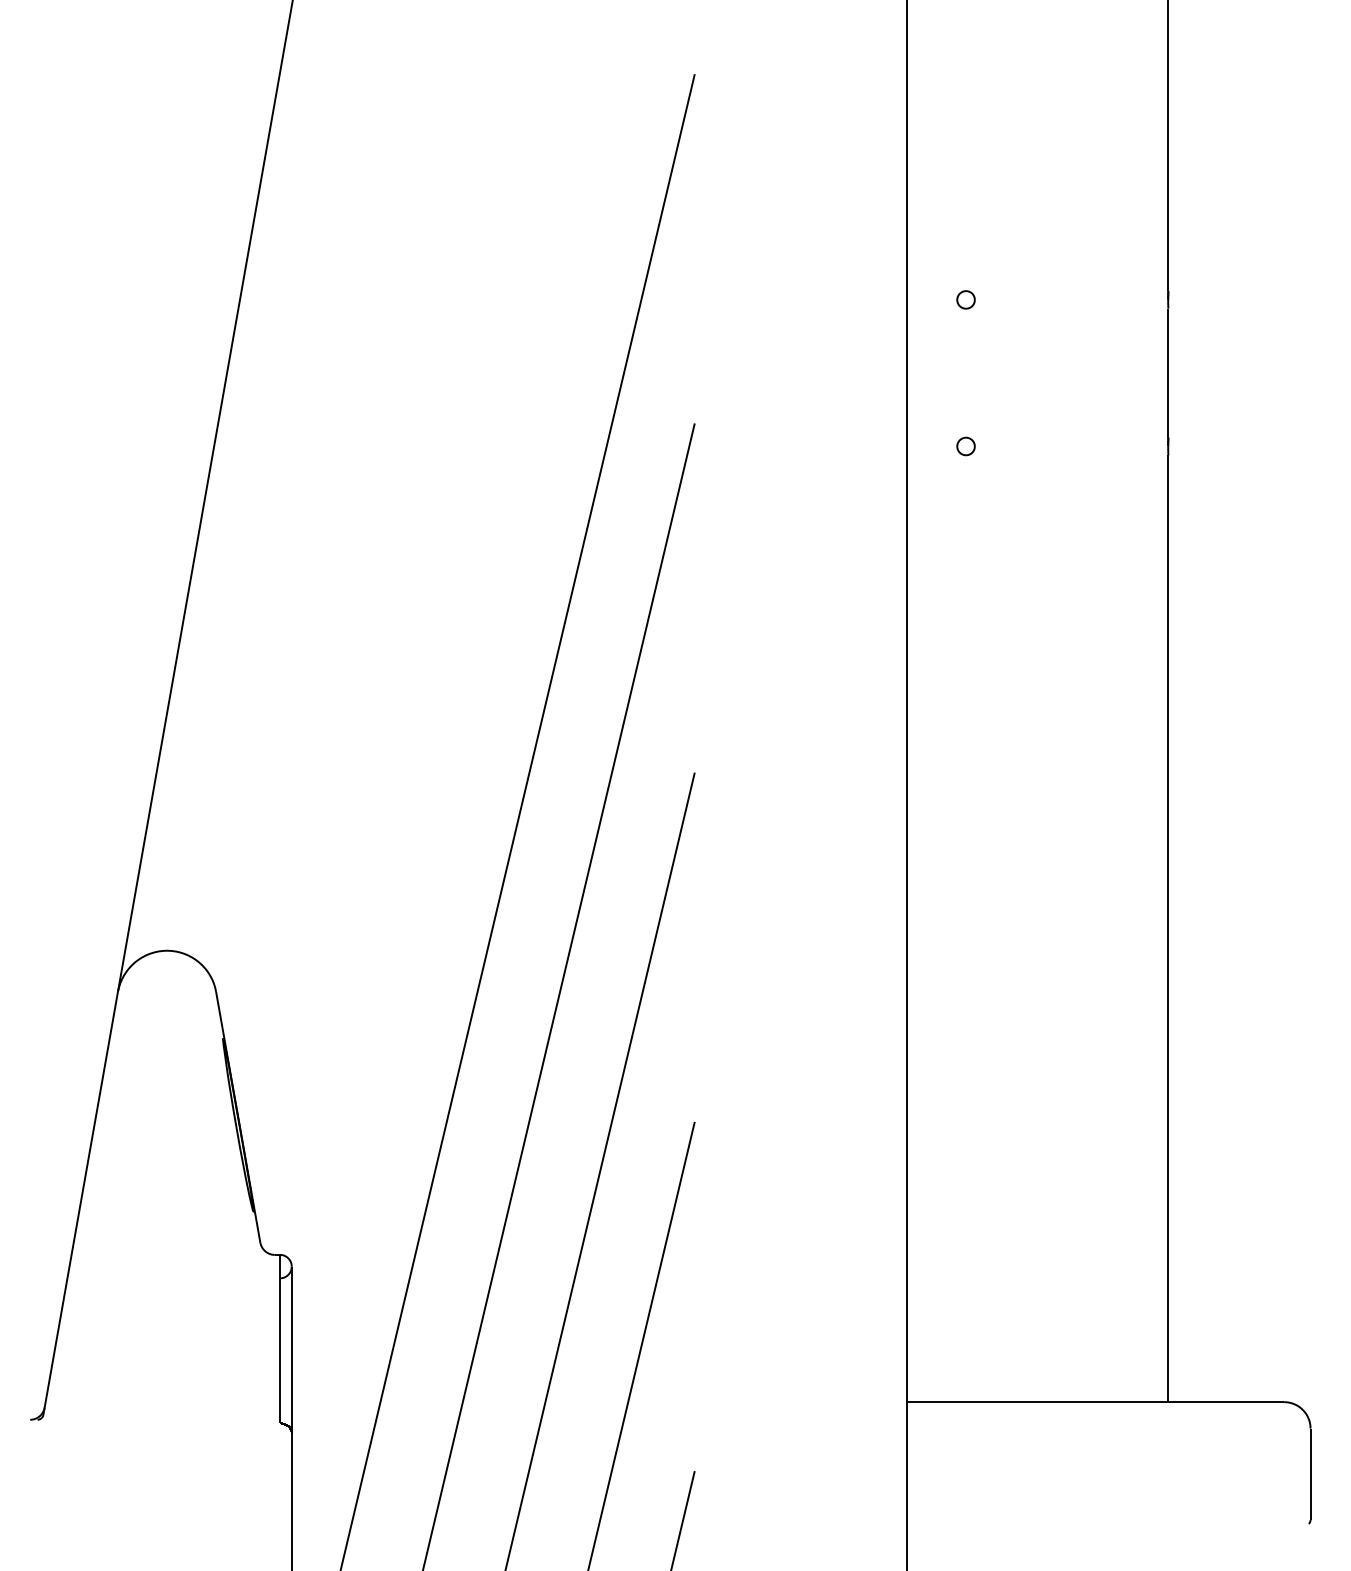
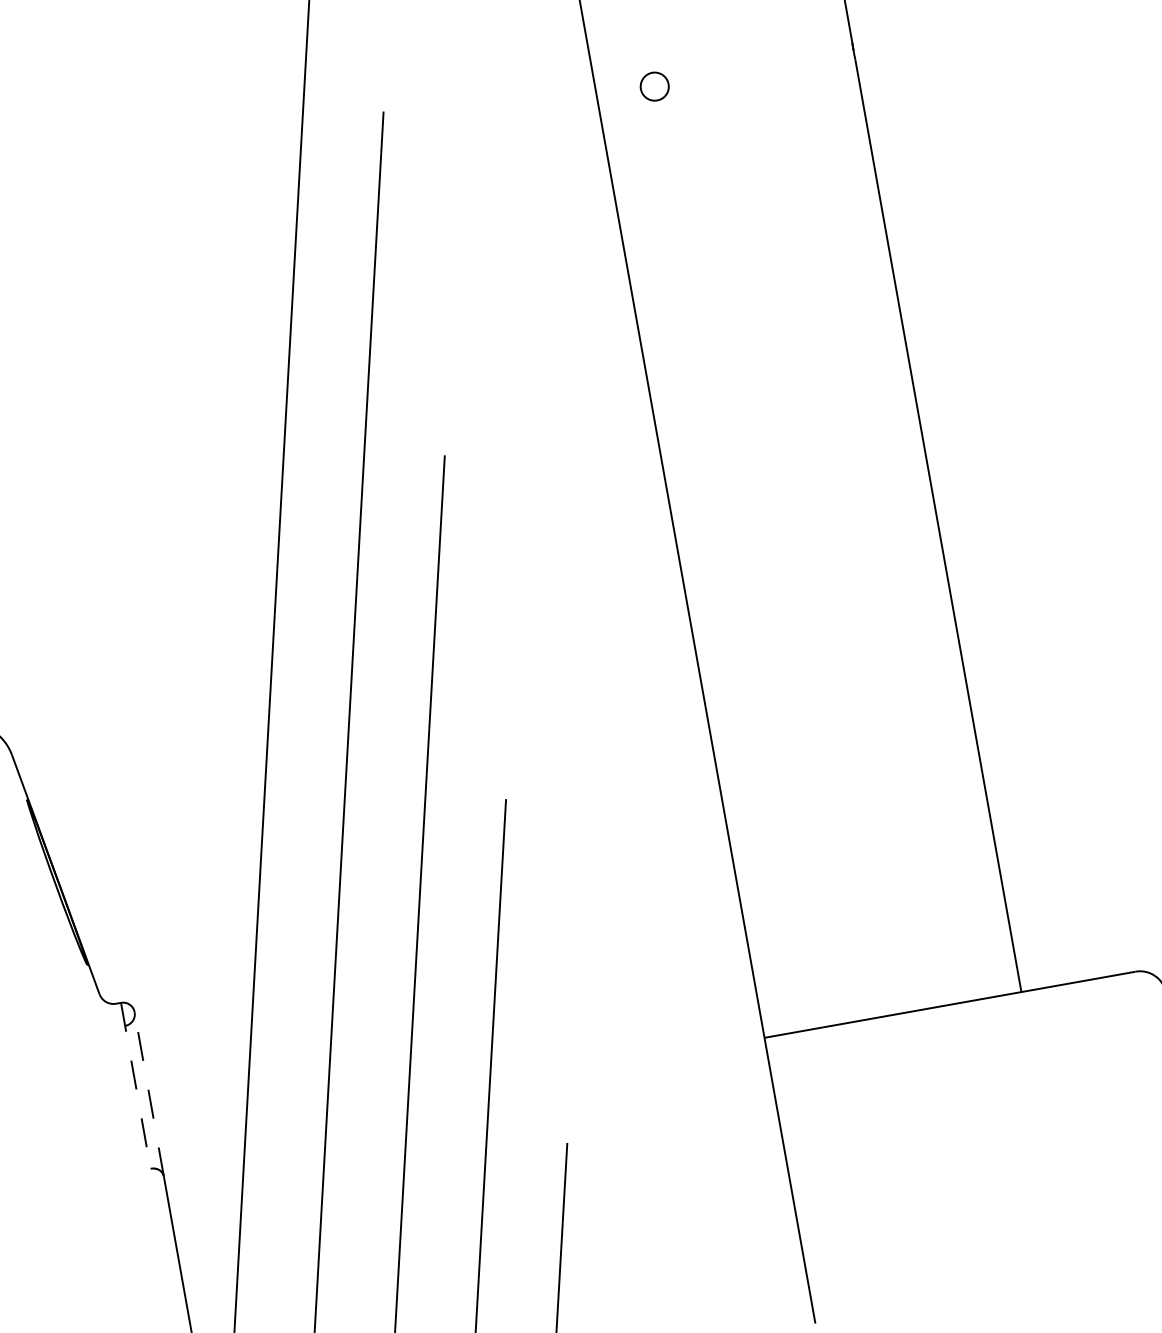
part: (965, 446) -> (654, 86), size x1.6
line: (279, 1339) -> (135, 1086), solid -> dashed
line: (291, 1349) -> (148, 1093), solid -> dashed

